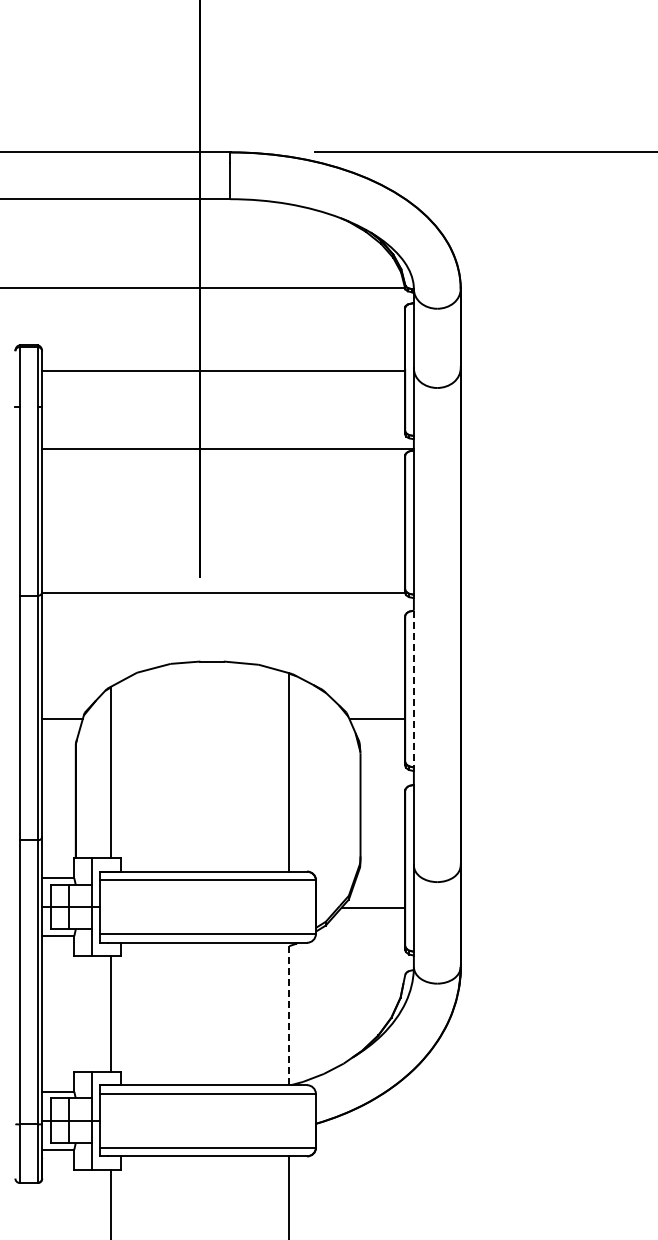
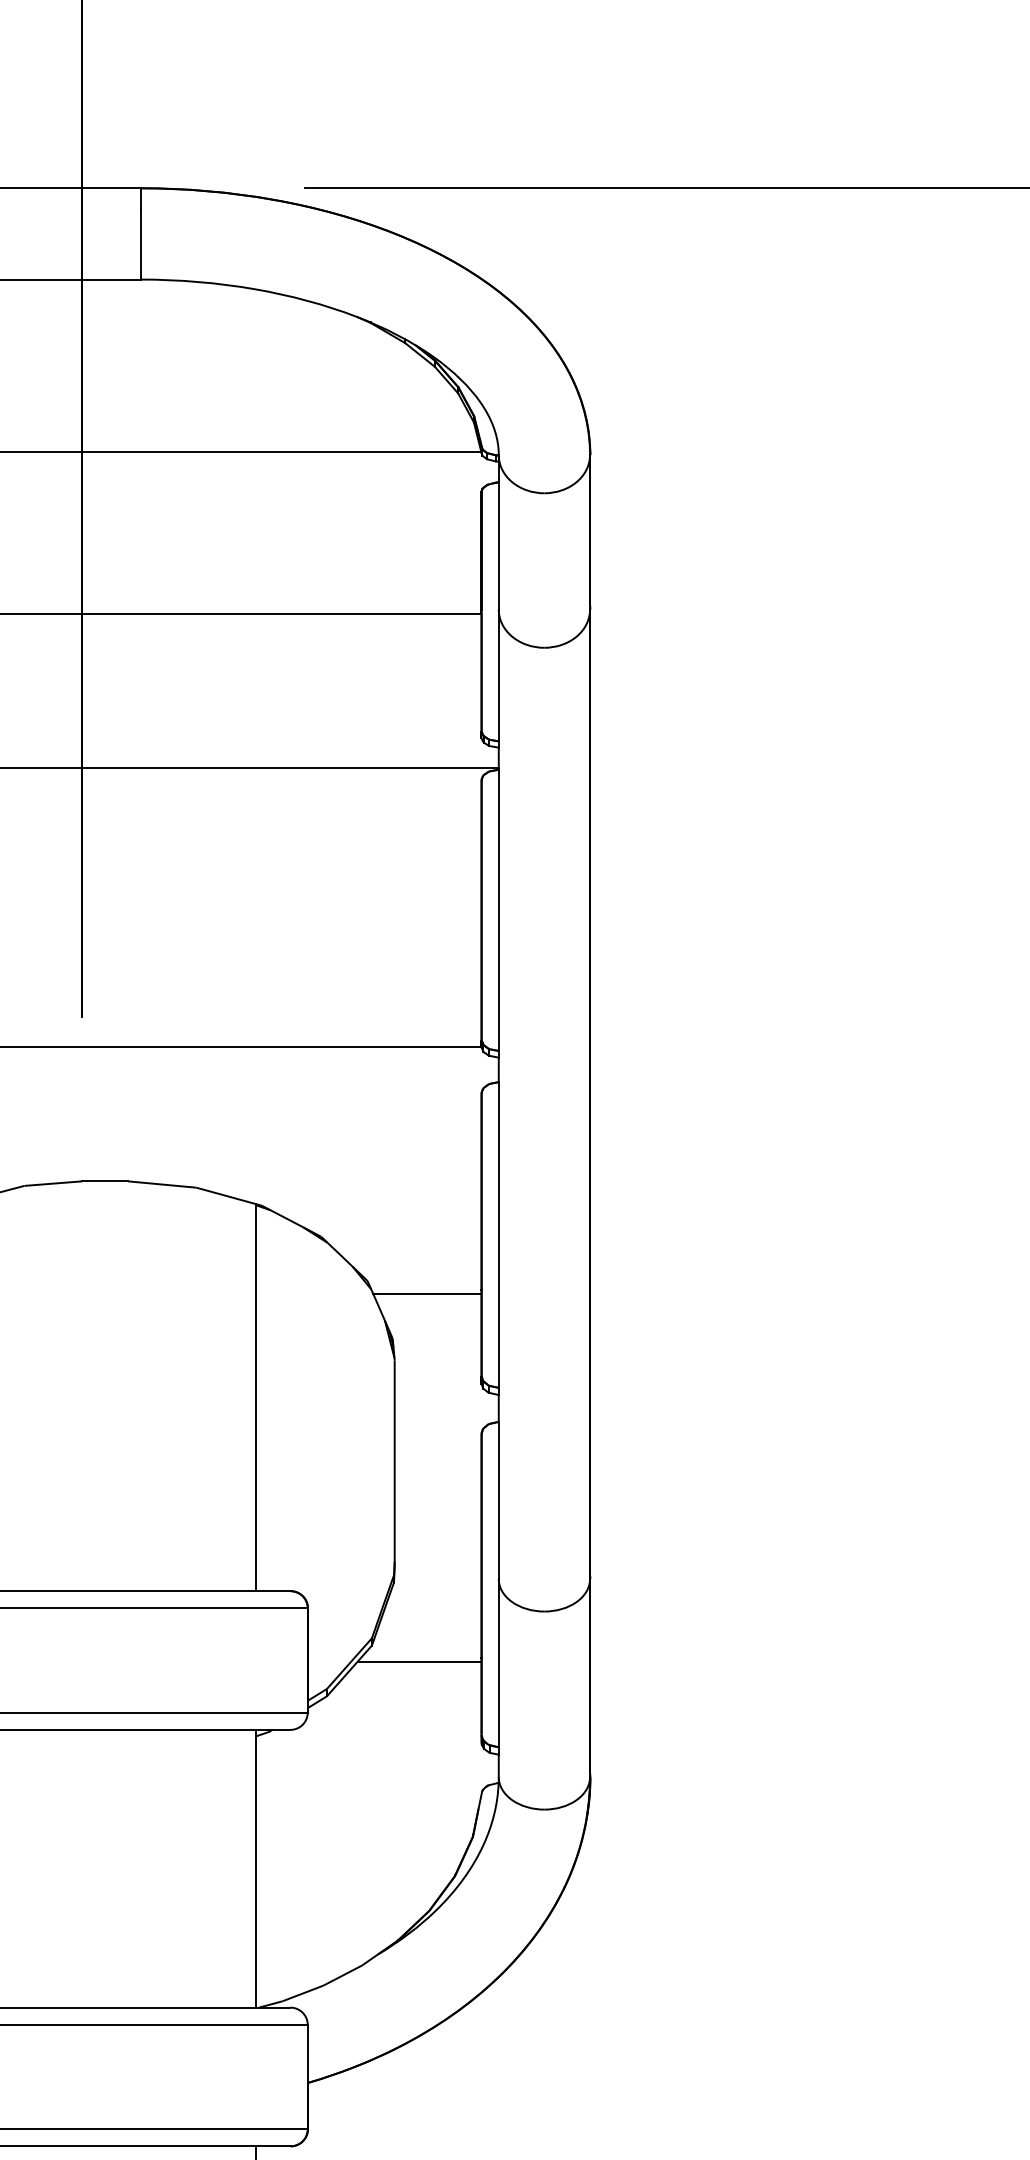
line: (413, 689) -> (498, 1235), dashed -> solid
line: (289, 1013) -> (256, 1867), dashed -> solid

